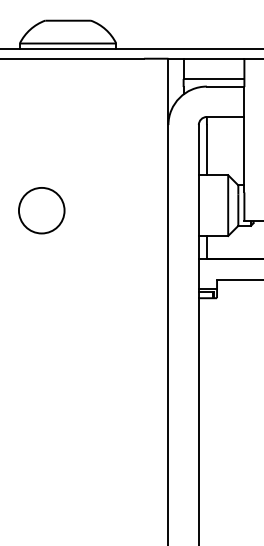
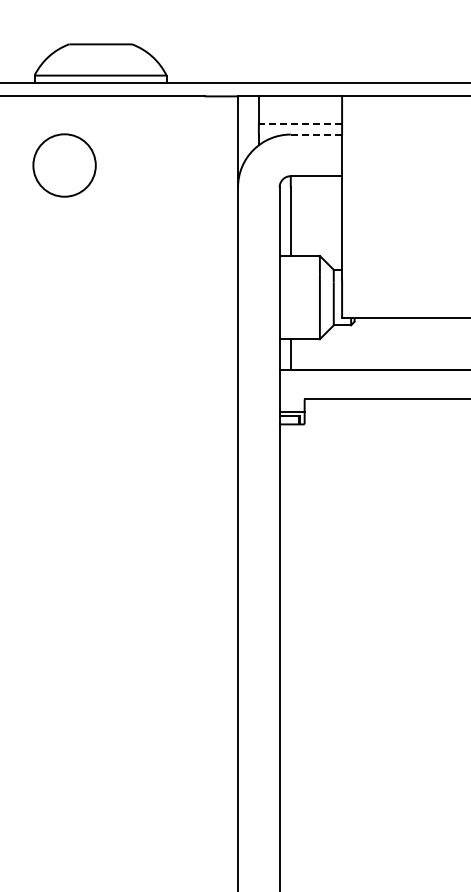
line: (214, 79) -> (300, 124), solid -> dashed
line: (225, 86) -> (316, 134), solid -> dashed
circle: (41, 210) -> (64, 165), moved

